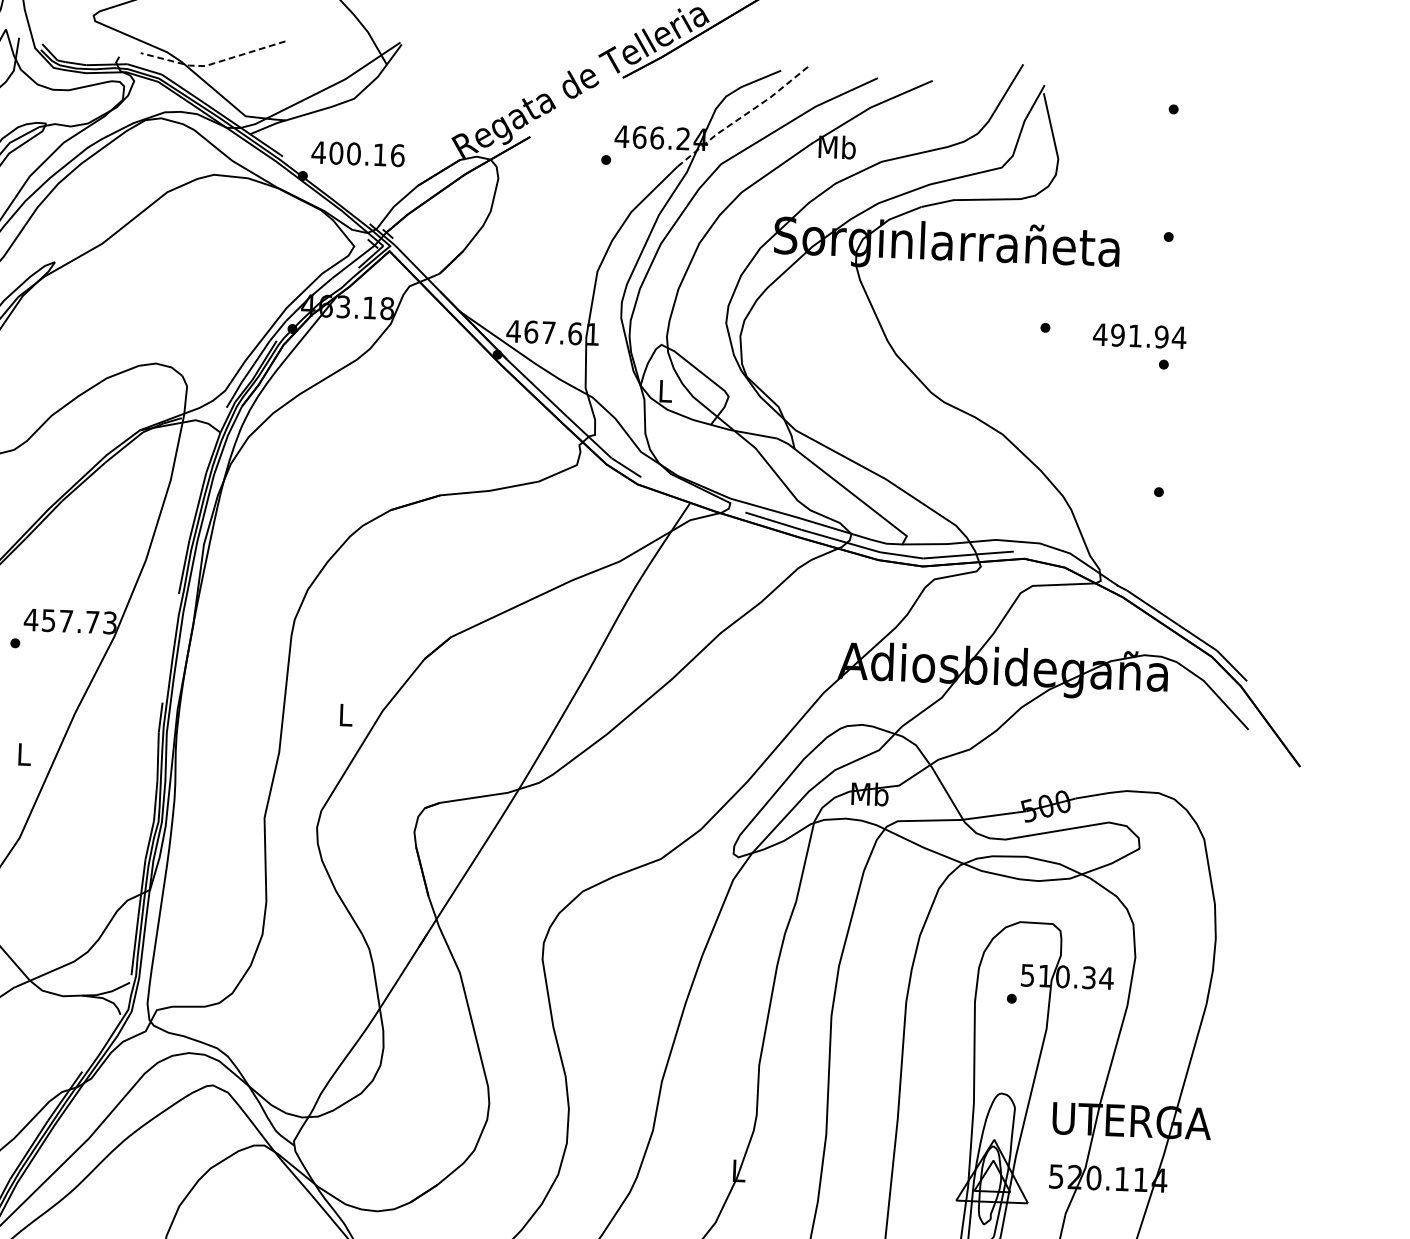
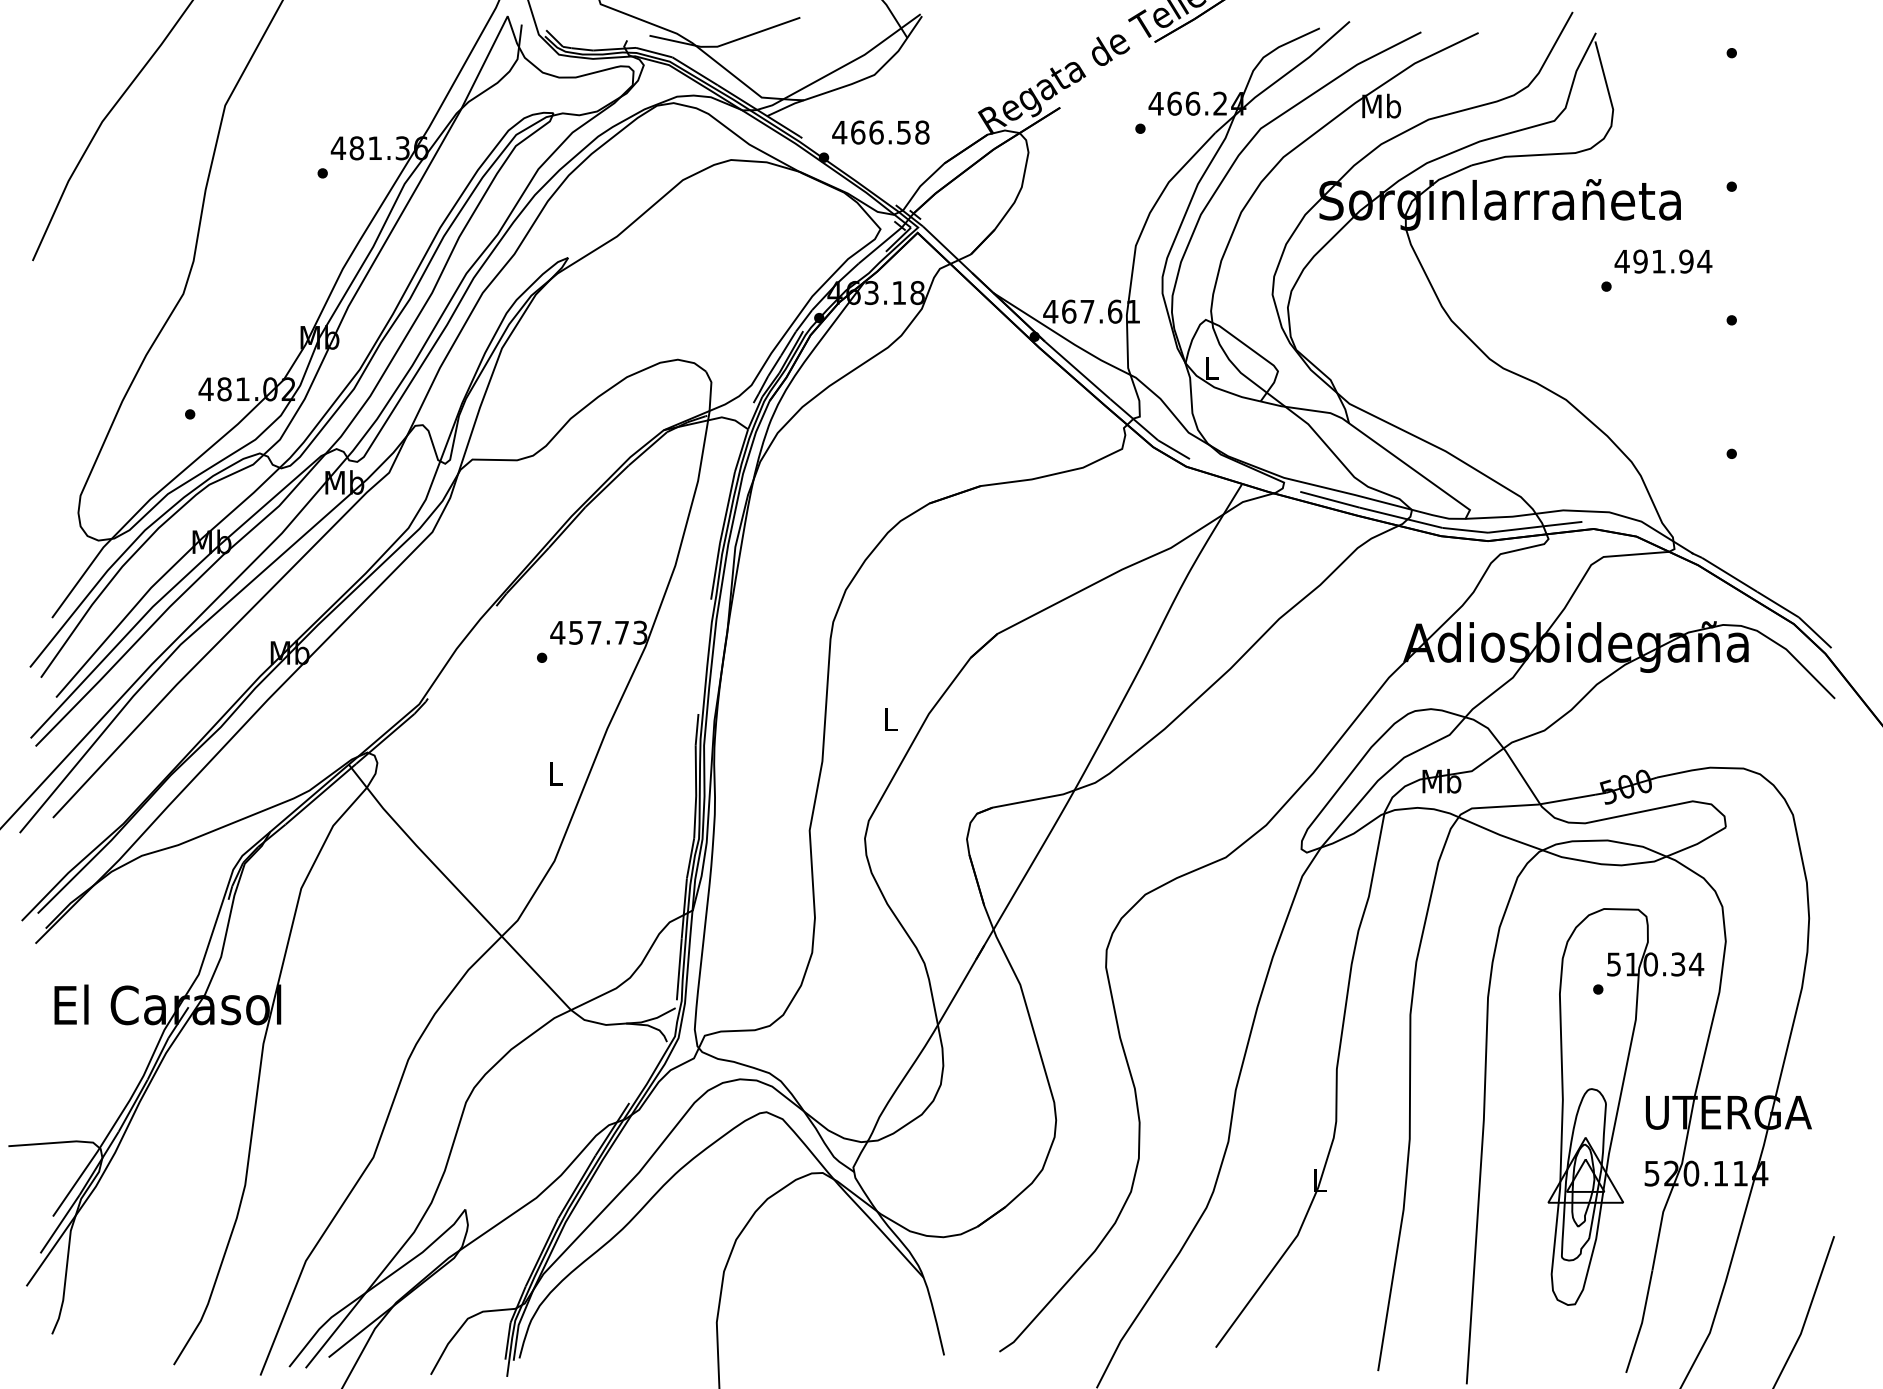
line: (212, 64) -> (724, 44), dashed -> solid
line: (743, 115) -> (1282, 76), dashed -> solid
text: (367, 154) -> (890, 132), 400.16 -> 466.58
text: (1139, 336) -> (1663, 261), moved

